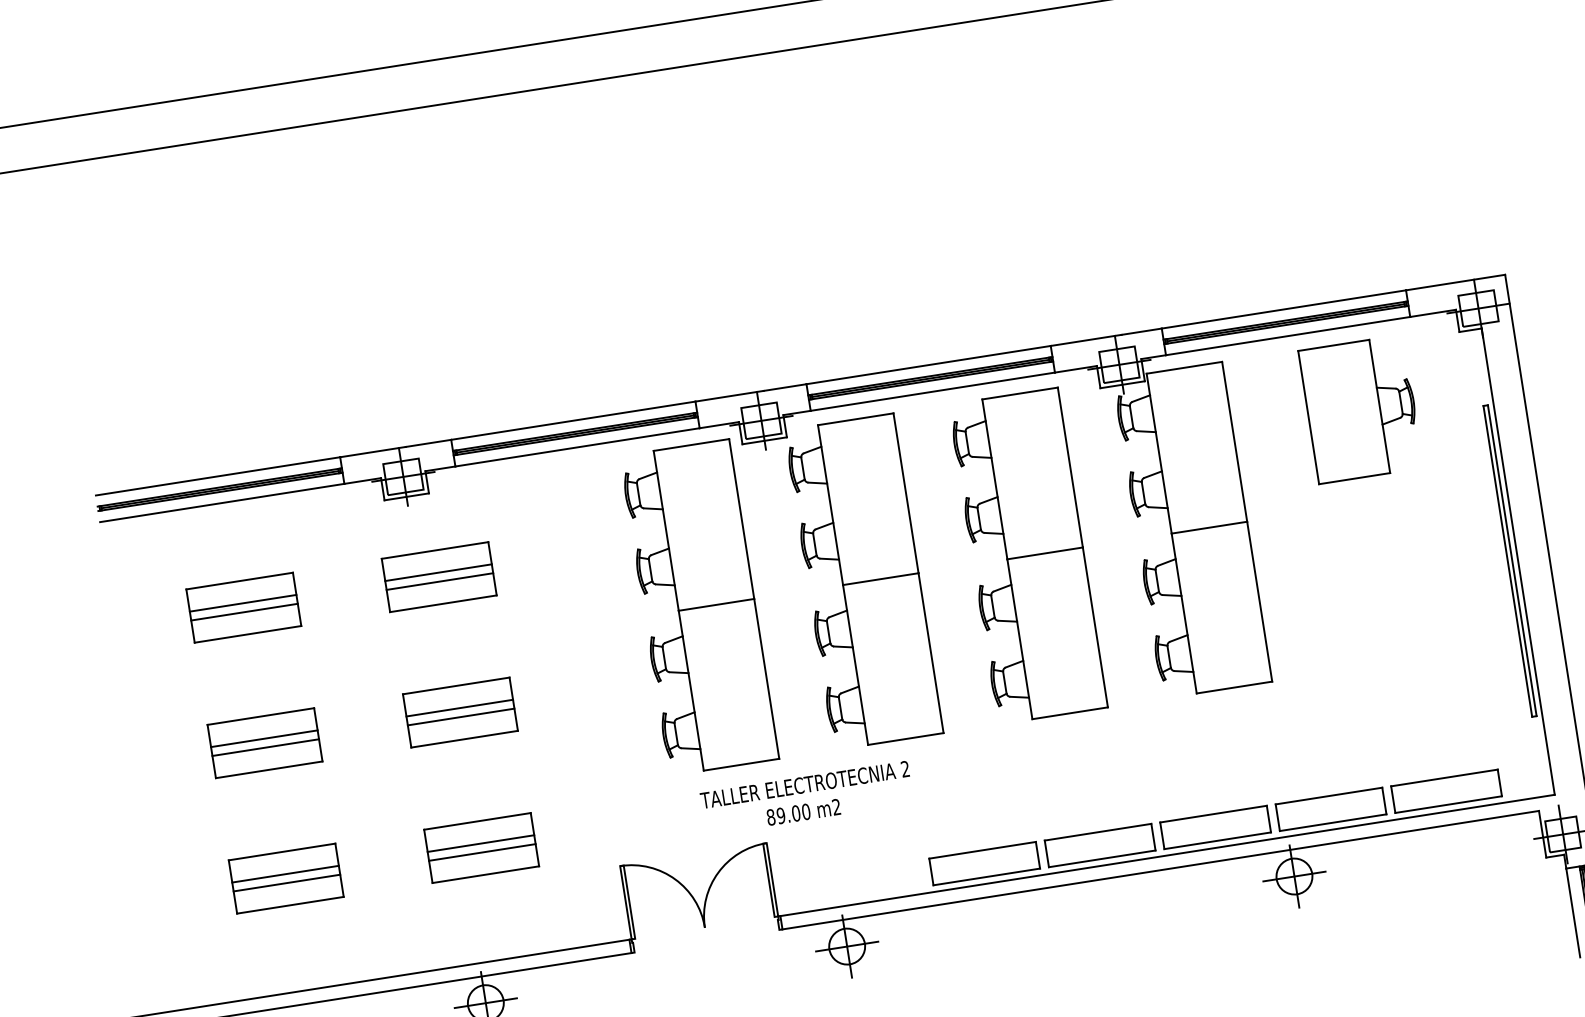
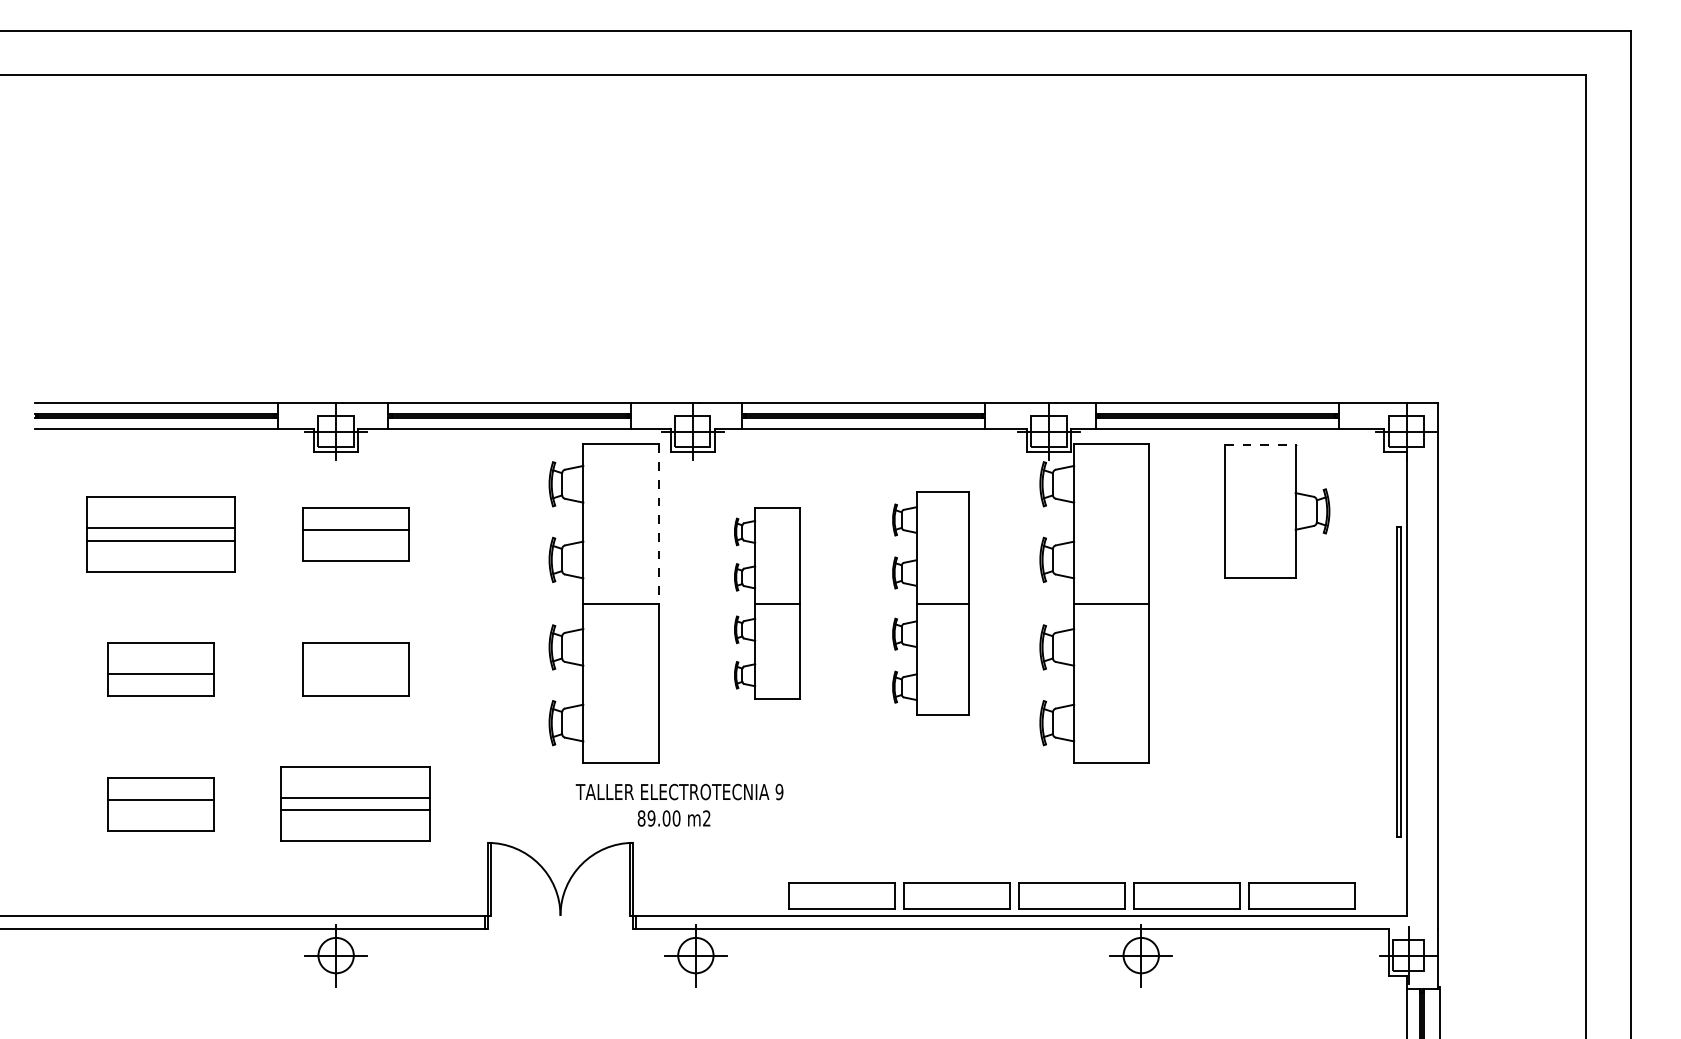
line: (1334, 345) -> (1260, 445), solid -> dashed
line: (741, 519) -> (658, 524), solid -> dashed
part: (1027, 556) -> (930, 603), size x0.7
line: (439, 581) -> (355, 538), removed
part: (863, 581) -> (767, 603), size x0.6
part: (243, 607) -> (160, 534), size x1.4
line: (459, 707) -> (355, 664), removed
line: (460, 716) -> (355, 673), removed
line: (264, 738) -> (161, 664), removed
text: (905, 769) -> (779, 792), 2 -> 9
part: (481, 848) -> (355, 804), size x1.4
line: (287, 882) -> (161, 808), removed

